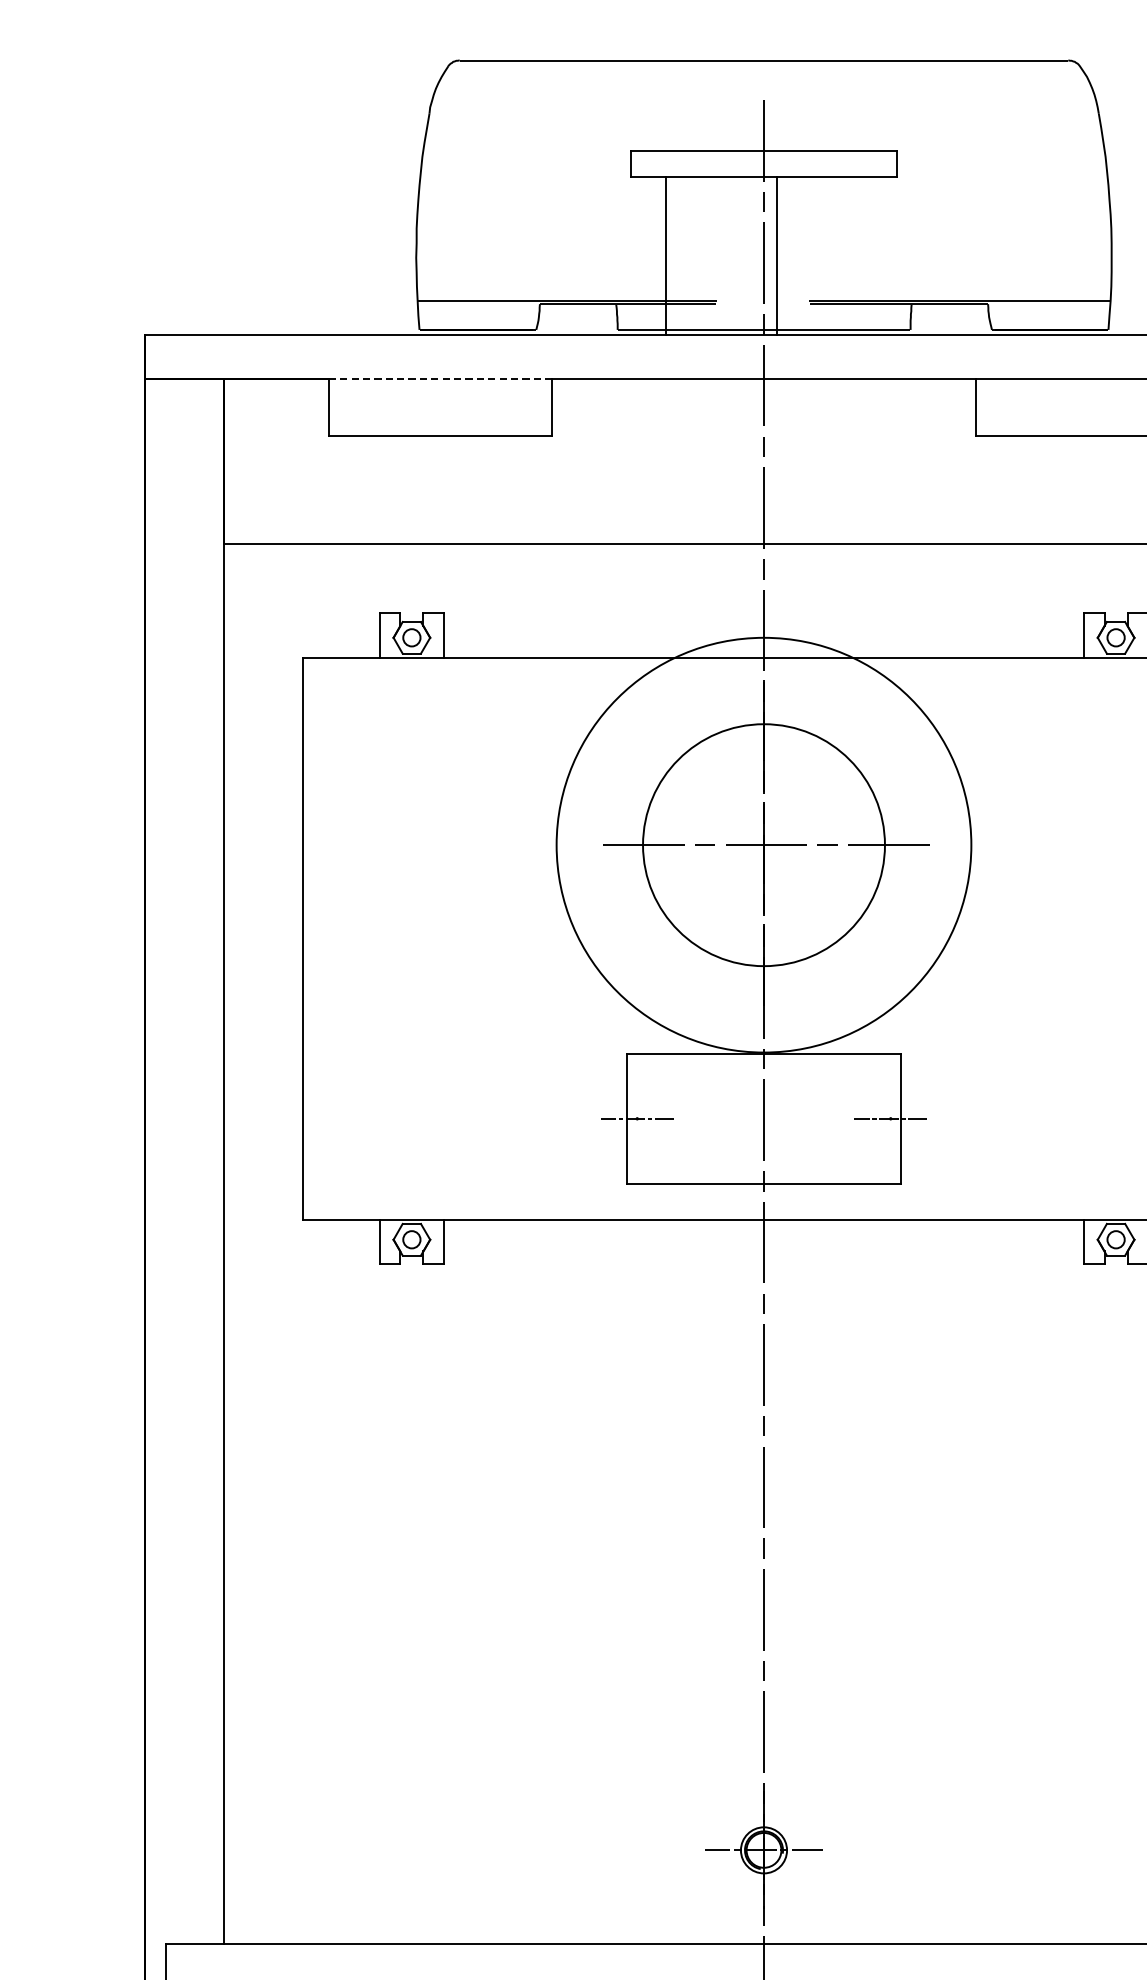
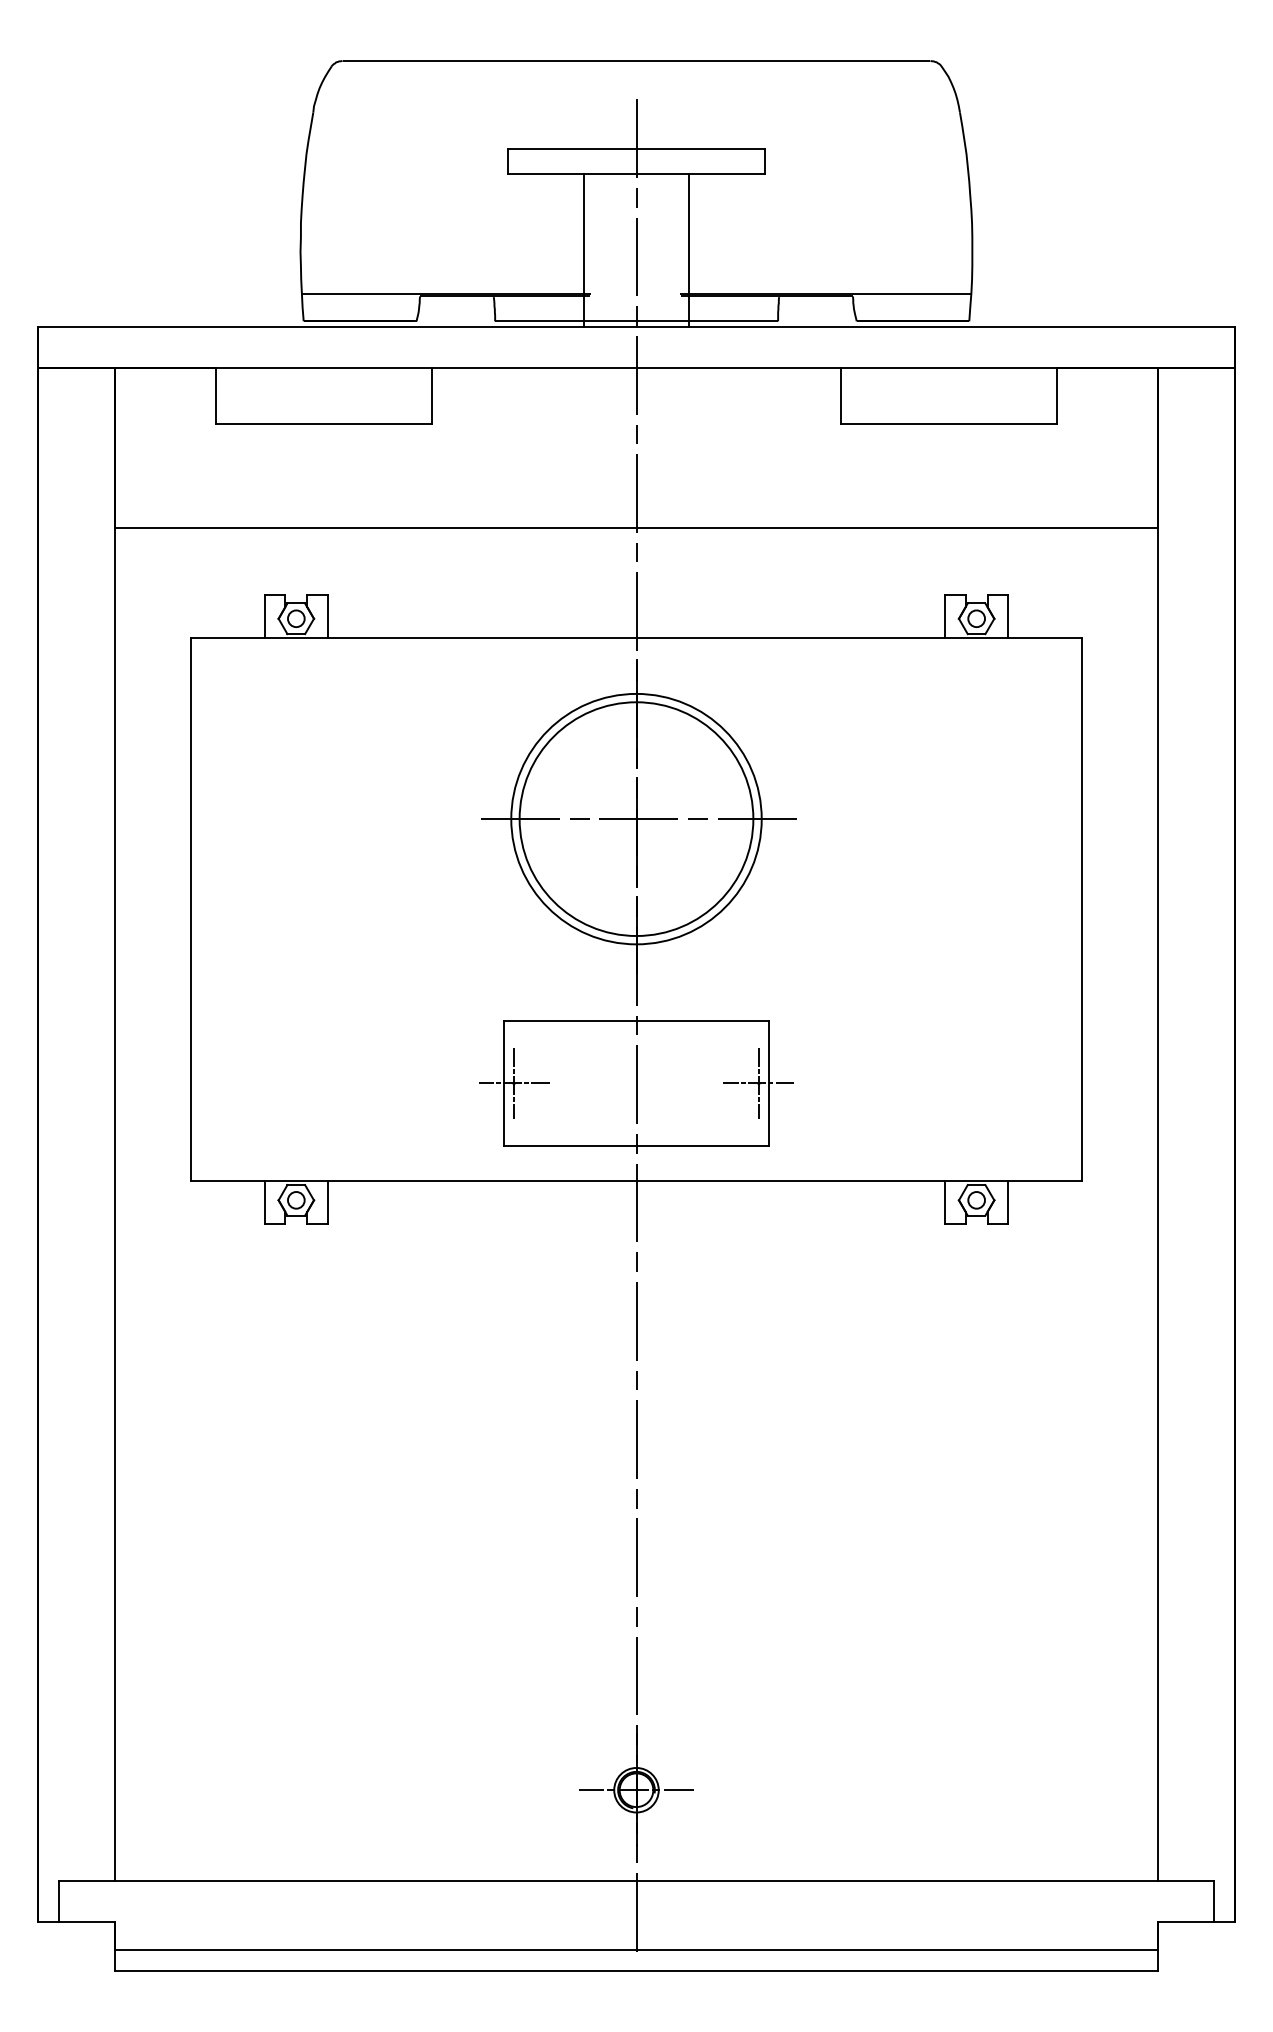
line: (665, 255) -> (583, 249), moved
line: (777, 255) -> (689, 249), moved
line: (441, 378) -> (324, 368), dashed -> solid
circle: (763, 844) -> (636, 818), size x0.62
line: (637, 1118) -> (514, 1083), added
line: (890, 1118) -> (758, 1083), added

